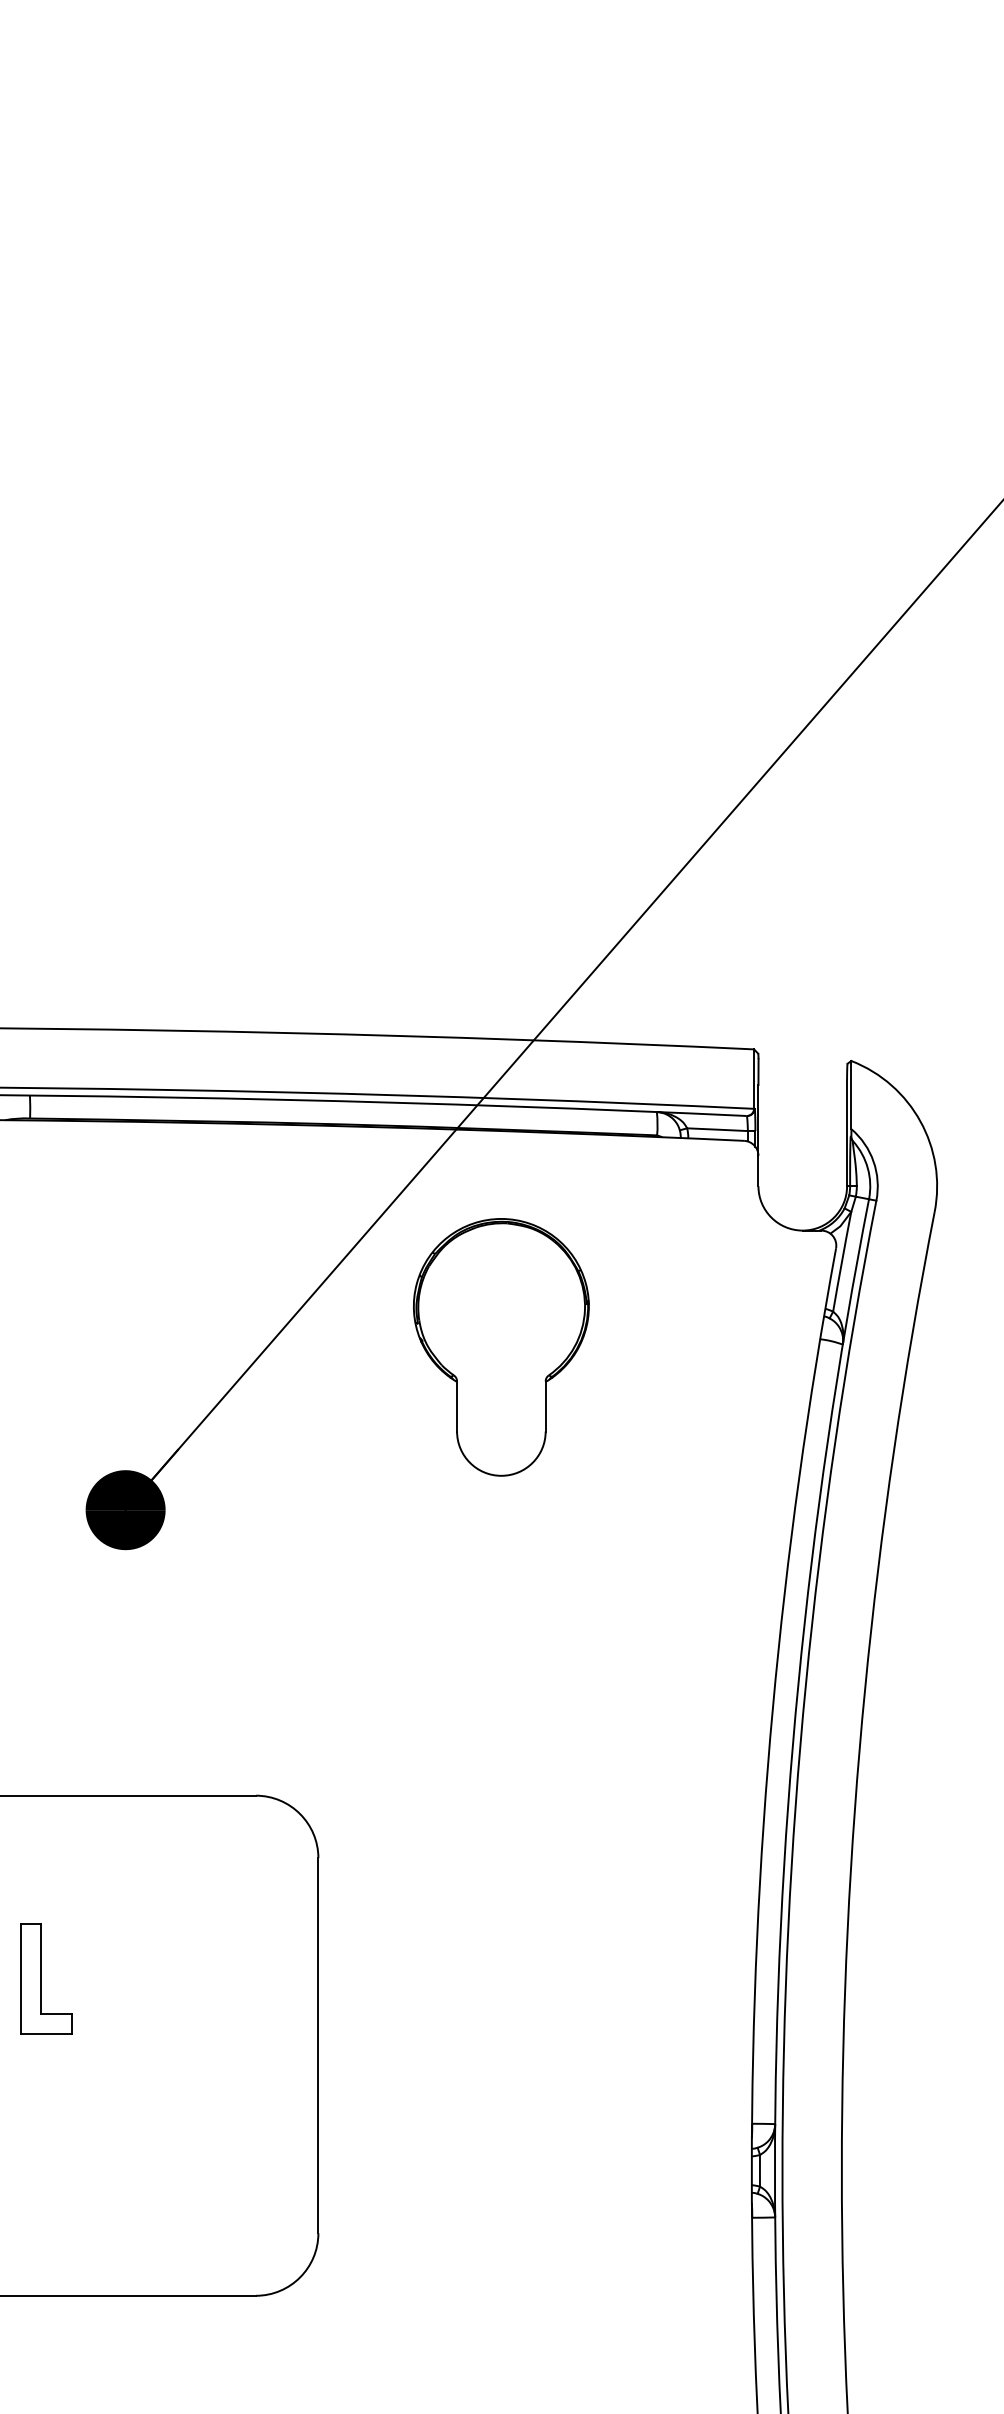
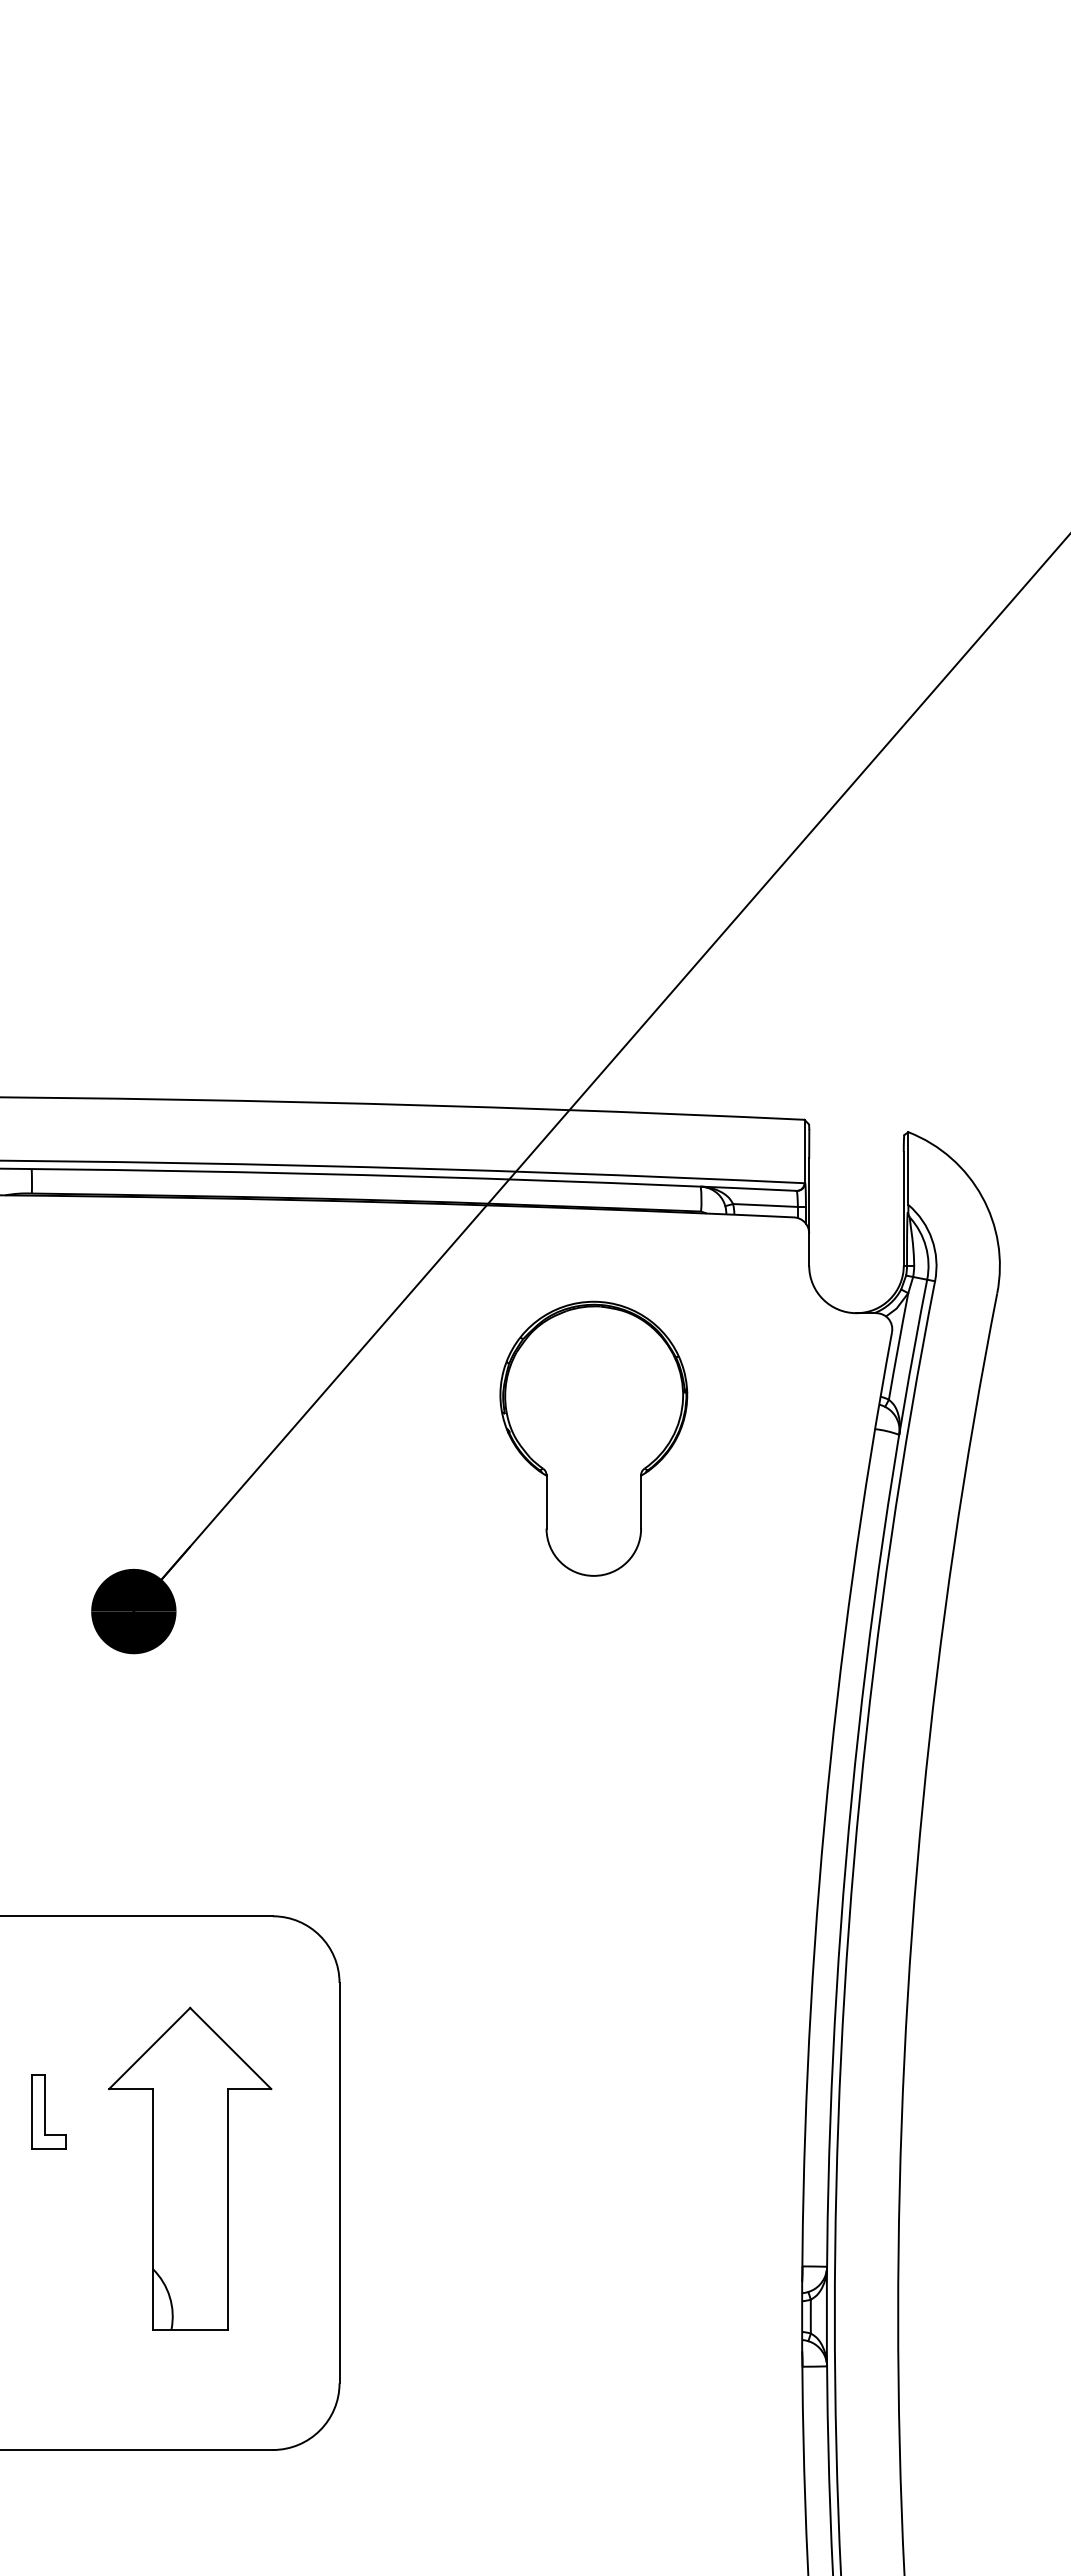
part: (501, 1347) -> (593, 1438), moved
part: (45, 1978) -> (48, 2111), size x0.62
part: (178, 2032) -> (190, 2168), added

